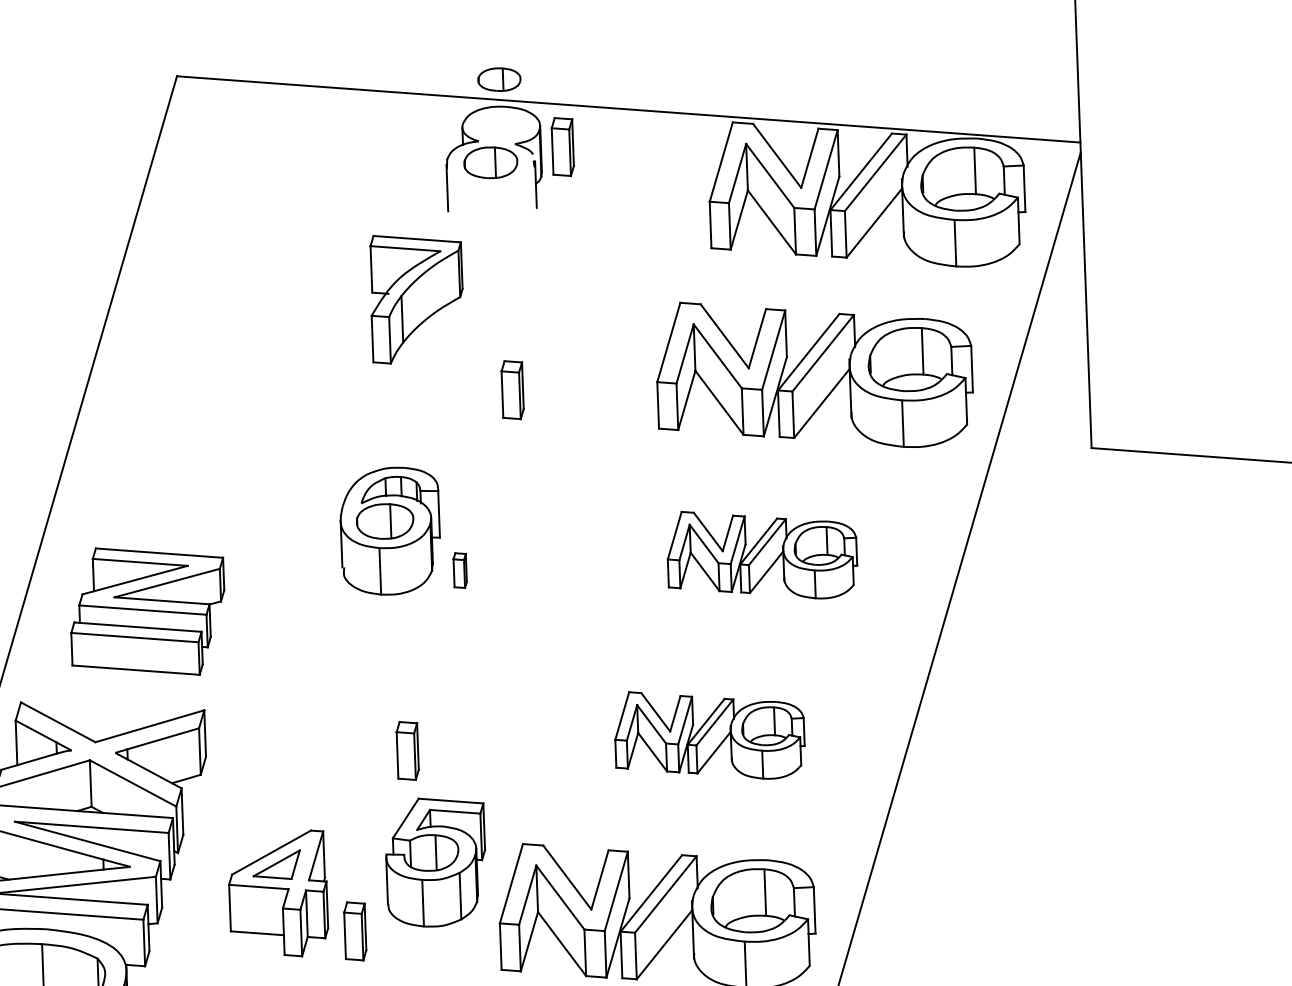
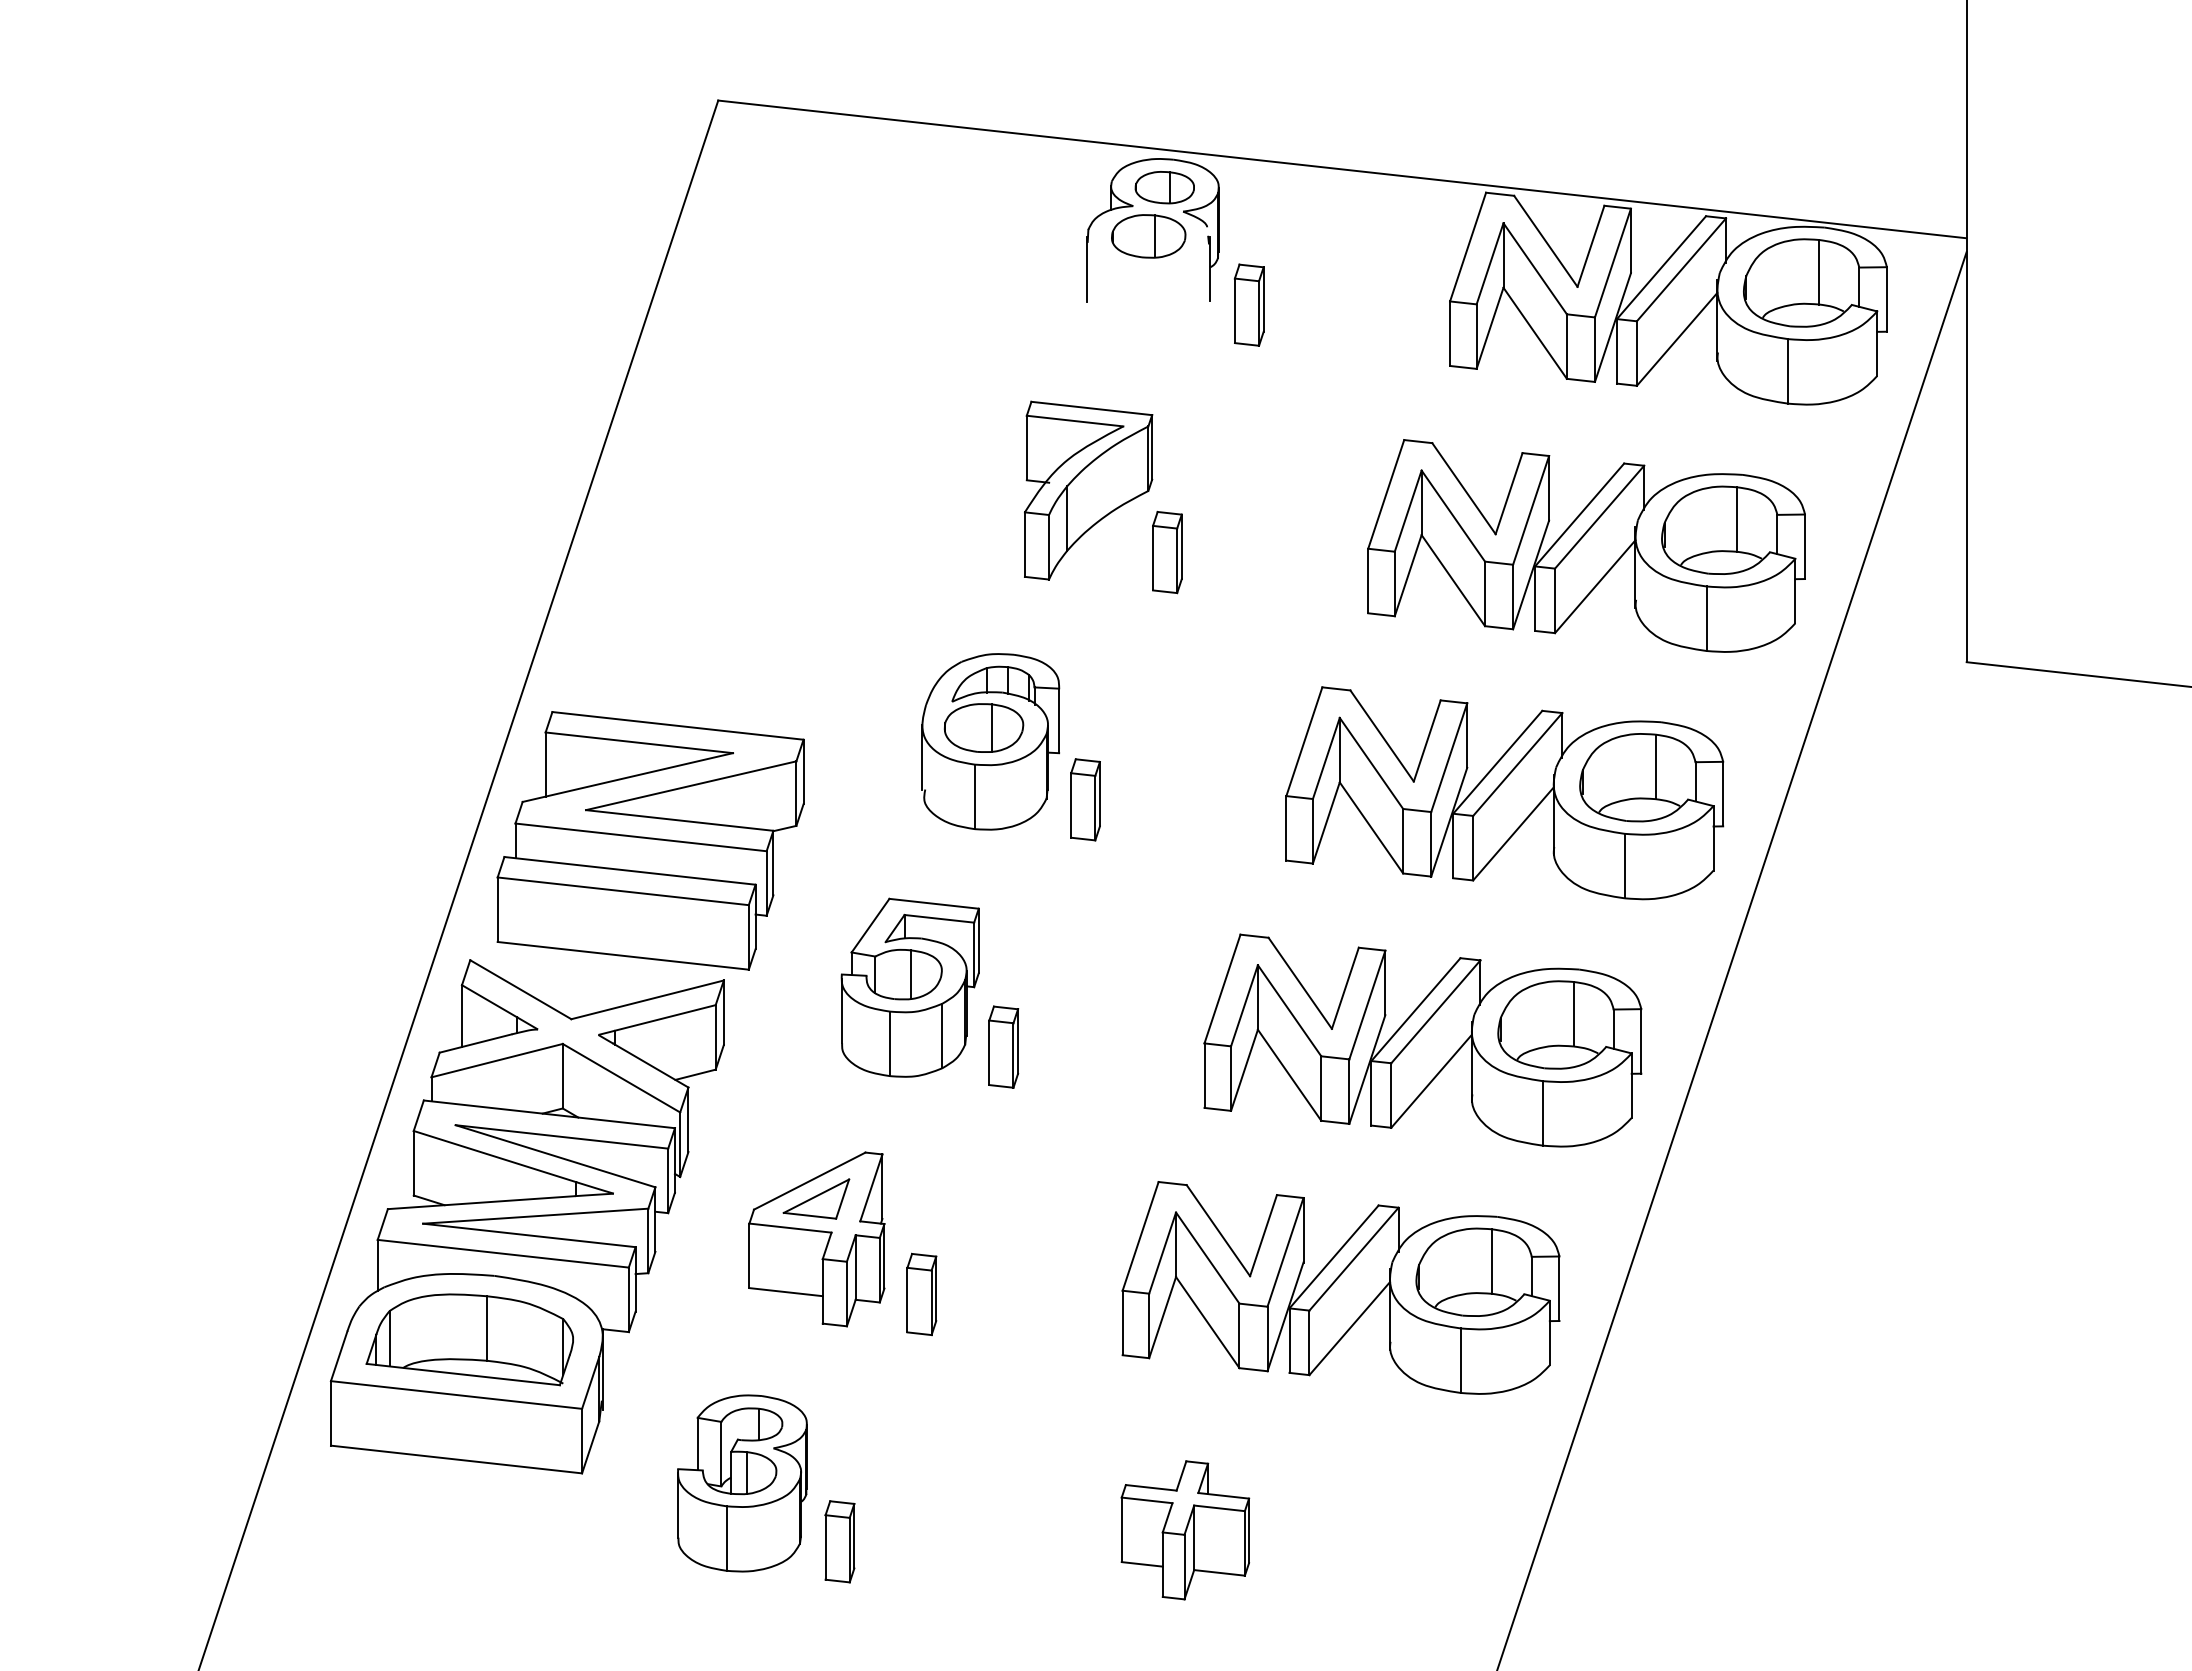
part: (499, 79) -> (1164, 187), moved
part: (562, 146) -> (1249, 304), moved
part: (416, 298) -> (1088, 490), moved
part: (761, 554) -> (1504, 793), size x1.67
part: (460, 570) -> (1085, 799), size x1.67
part: (147, 611) -> (650, 840), size x1.43
part: (709, 735) -> (1422, 1040), size x1.67
part: (435, 862) -> (909, 987), moved

